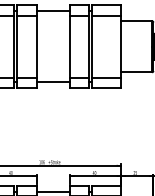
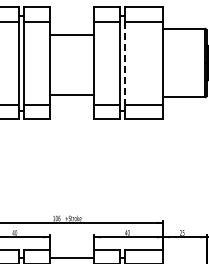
line: (52, 11) -> (71, 34), moved
line: (92, 47) -> (124, 63), solid -> dashed
line: (52, 82) -> (71, 94), moved

